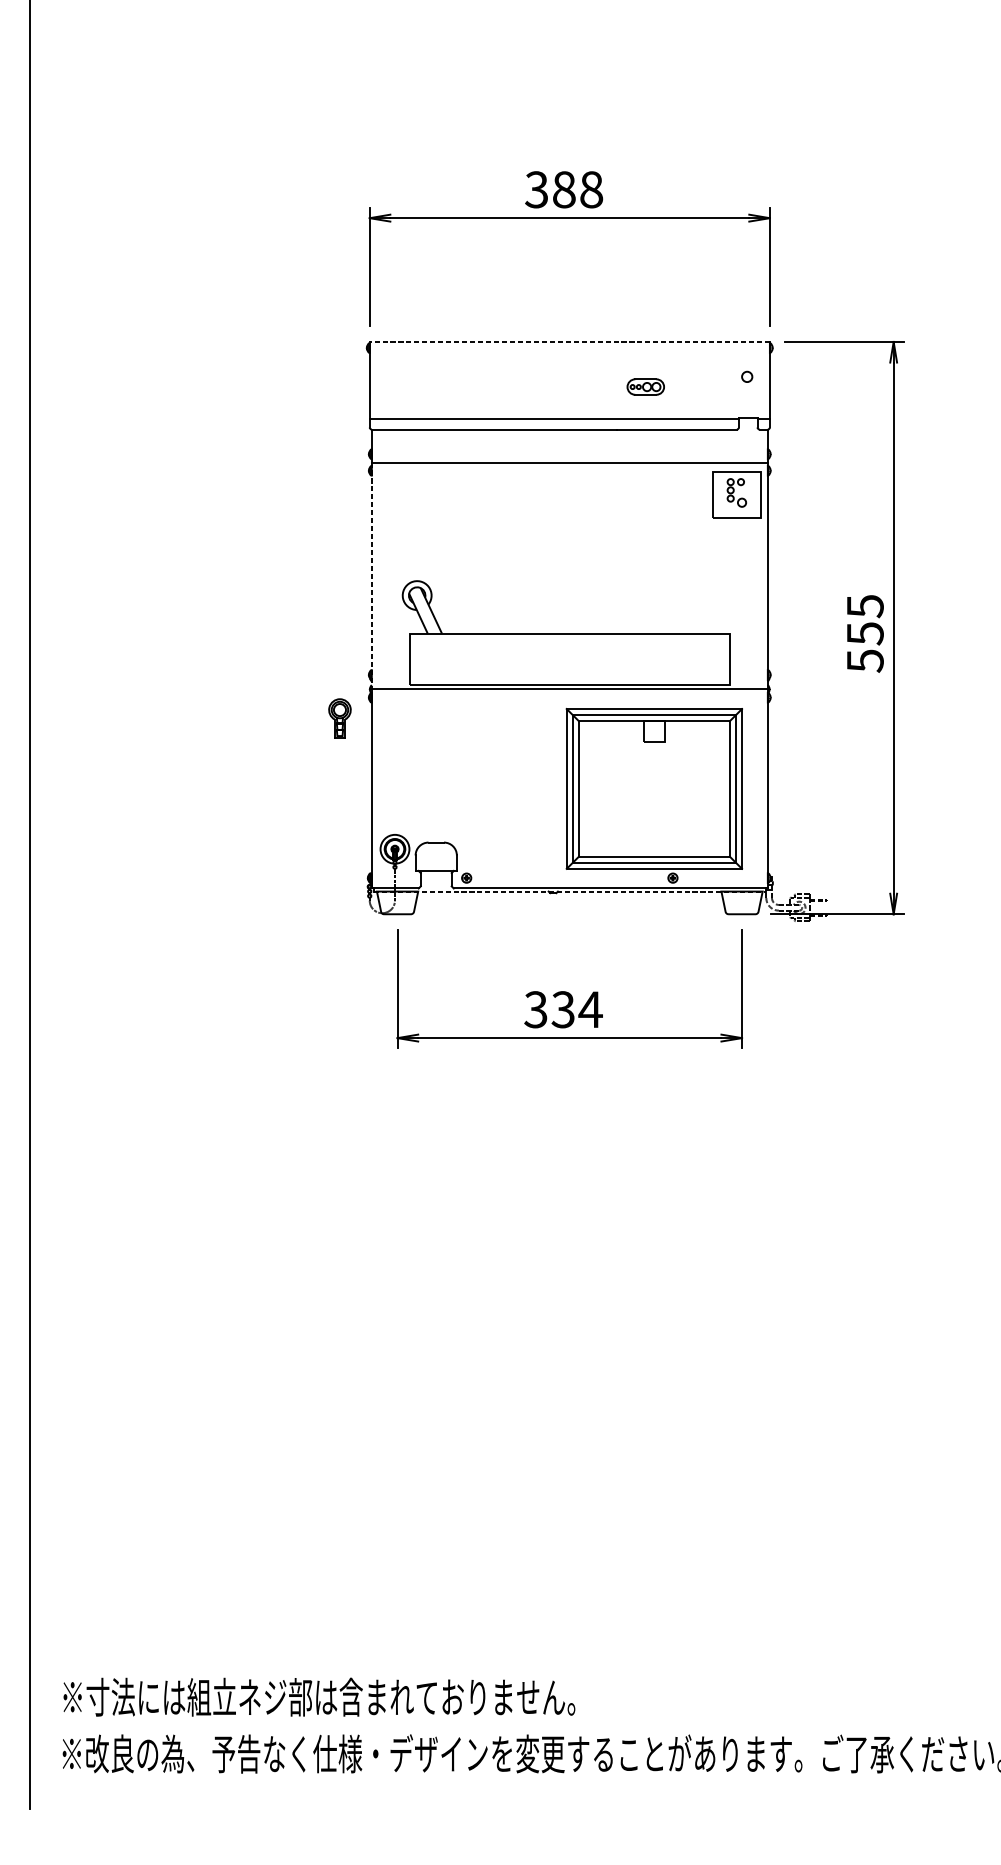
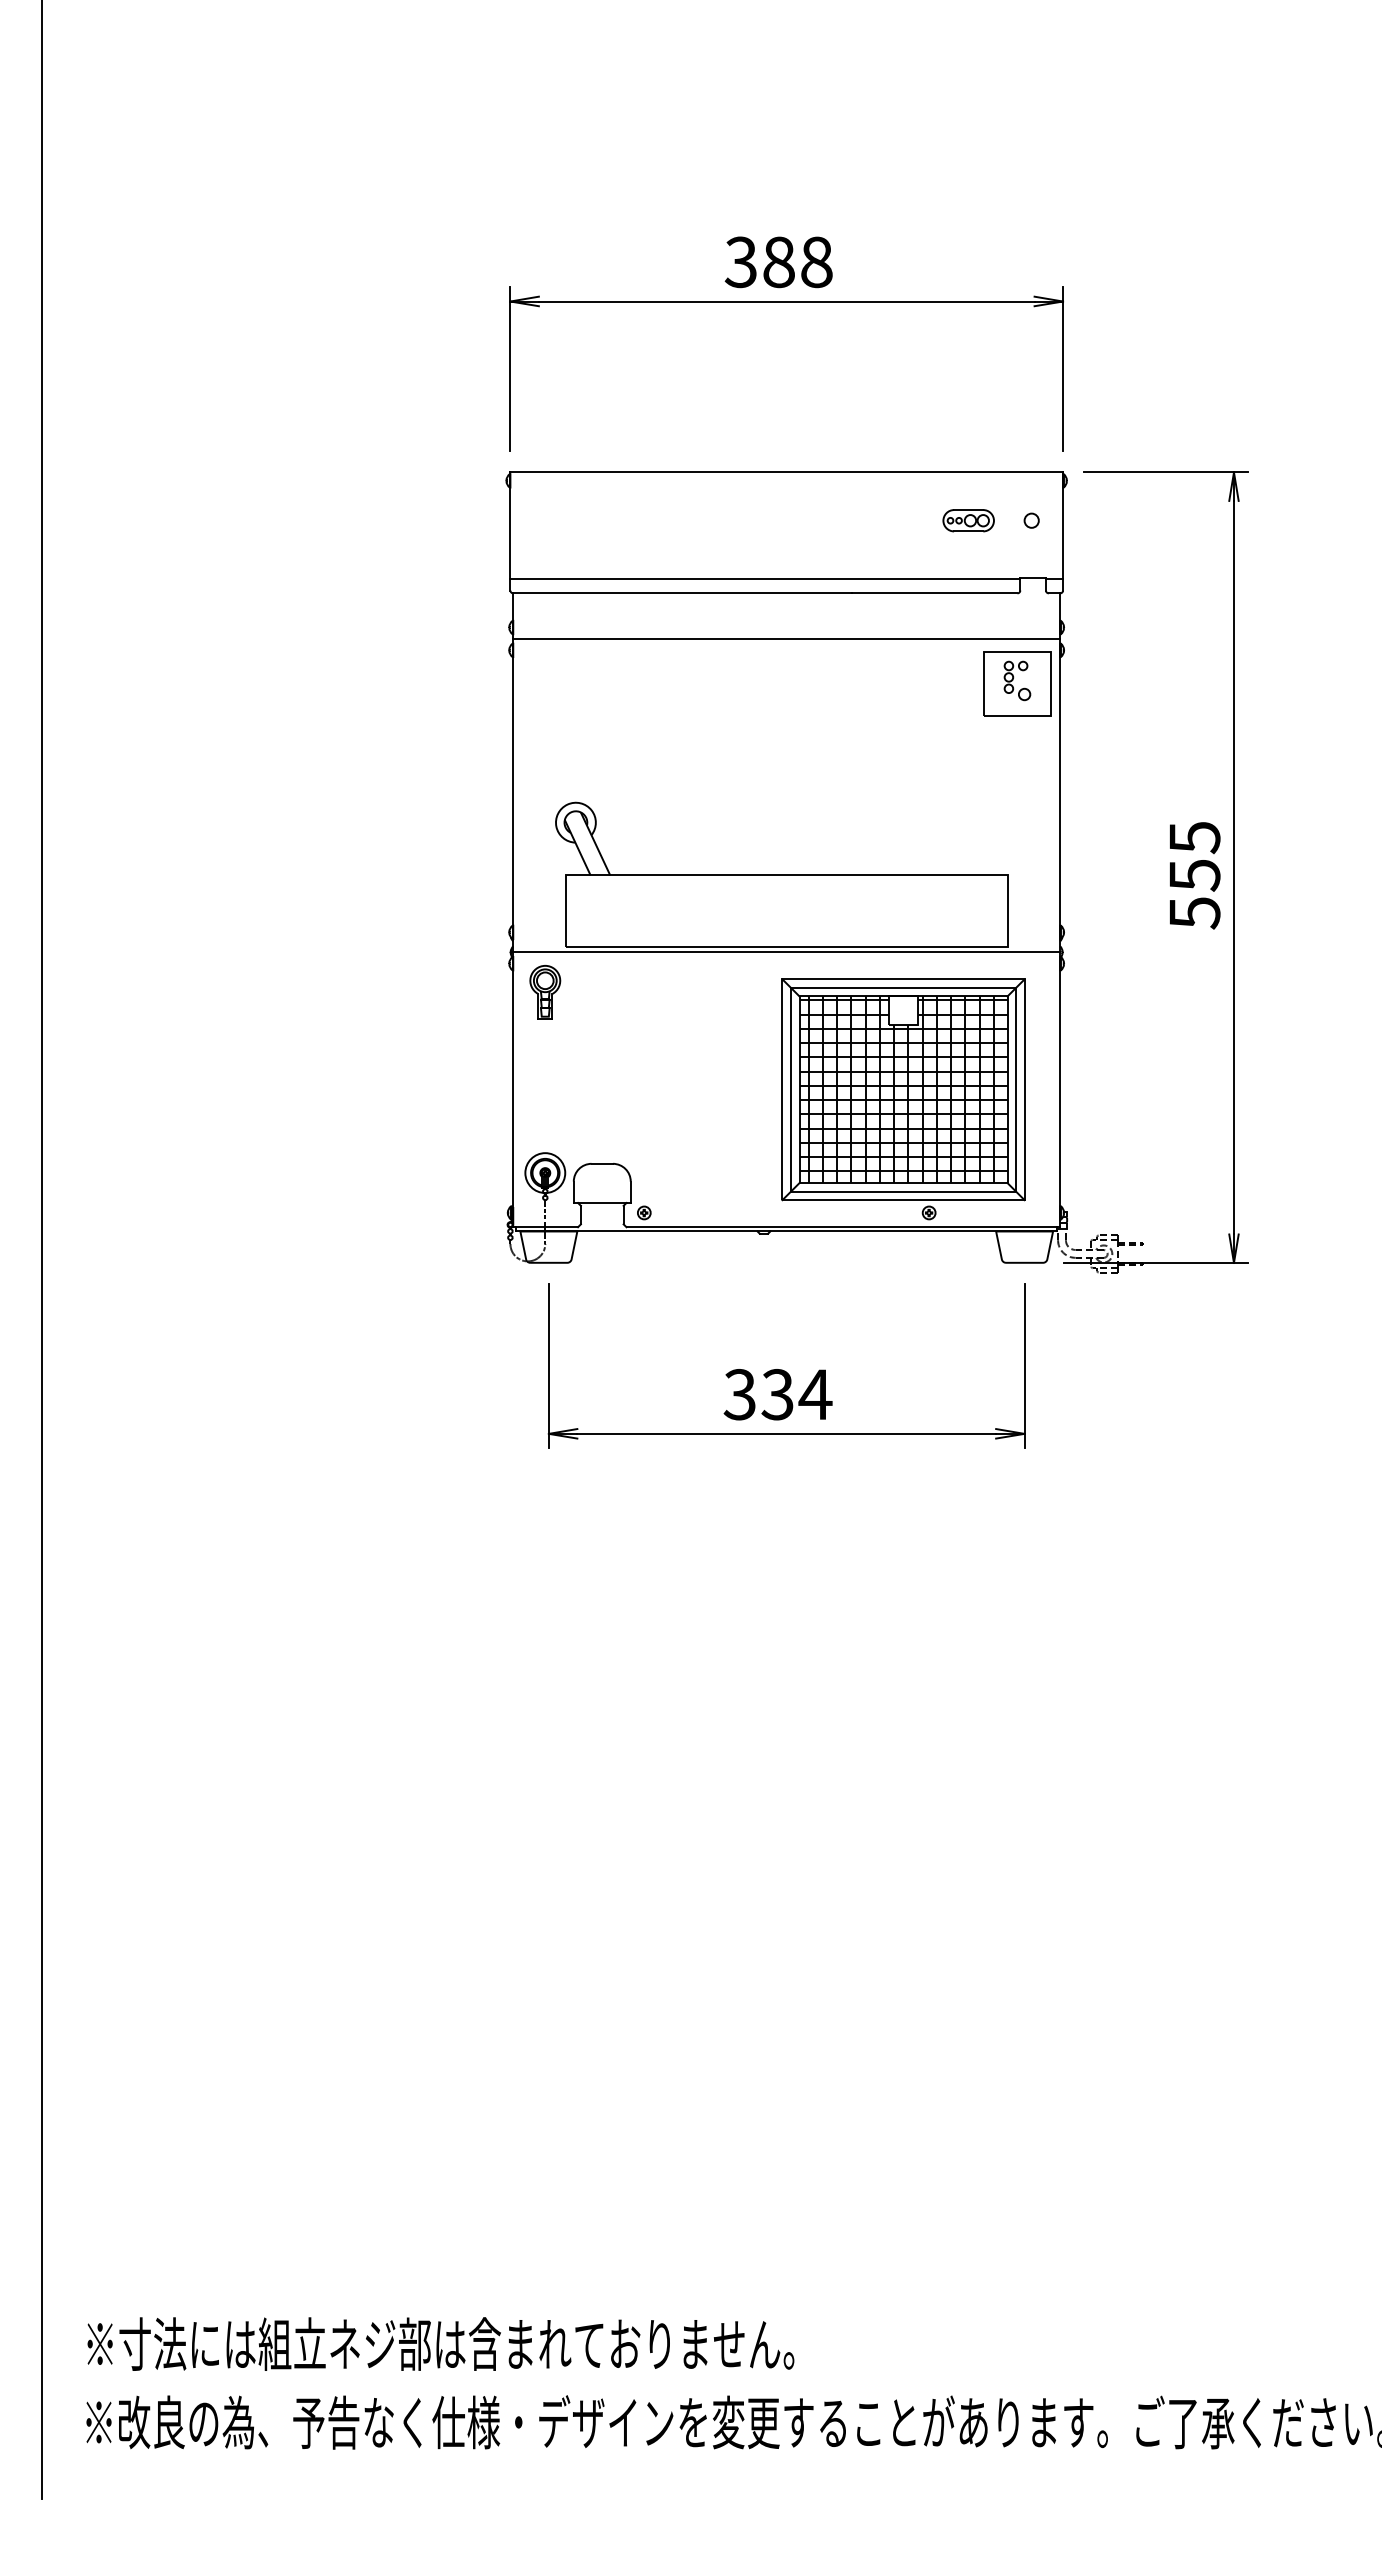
line: (569, 341) -> (786, 472), dashed -> solid
part: (645, 386) -> (968, 520), moved
line: (371, 575) -> (513, 795), dashed -> solid
part: (340, 718) -> (545, 992), moved
hatch: (654, 788) -> (903, 1089), added
line: (569, 891) -> (786, 1231), dashed -> solid

